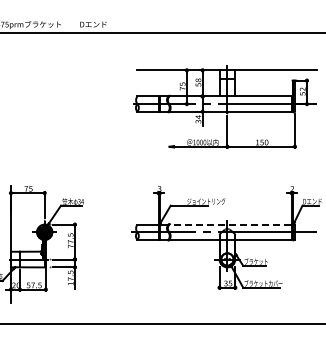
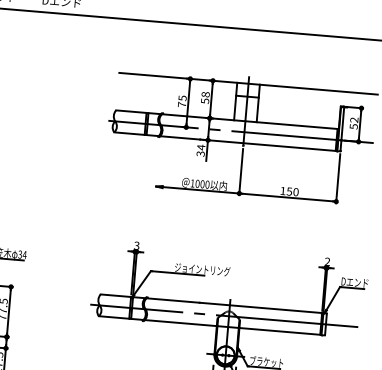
line: (229, 224) -> (232, 305), dashed -> solid

